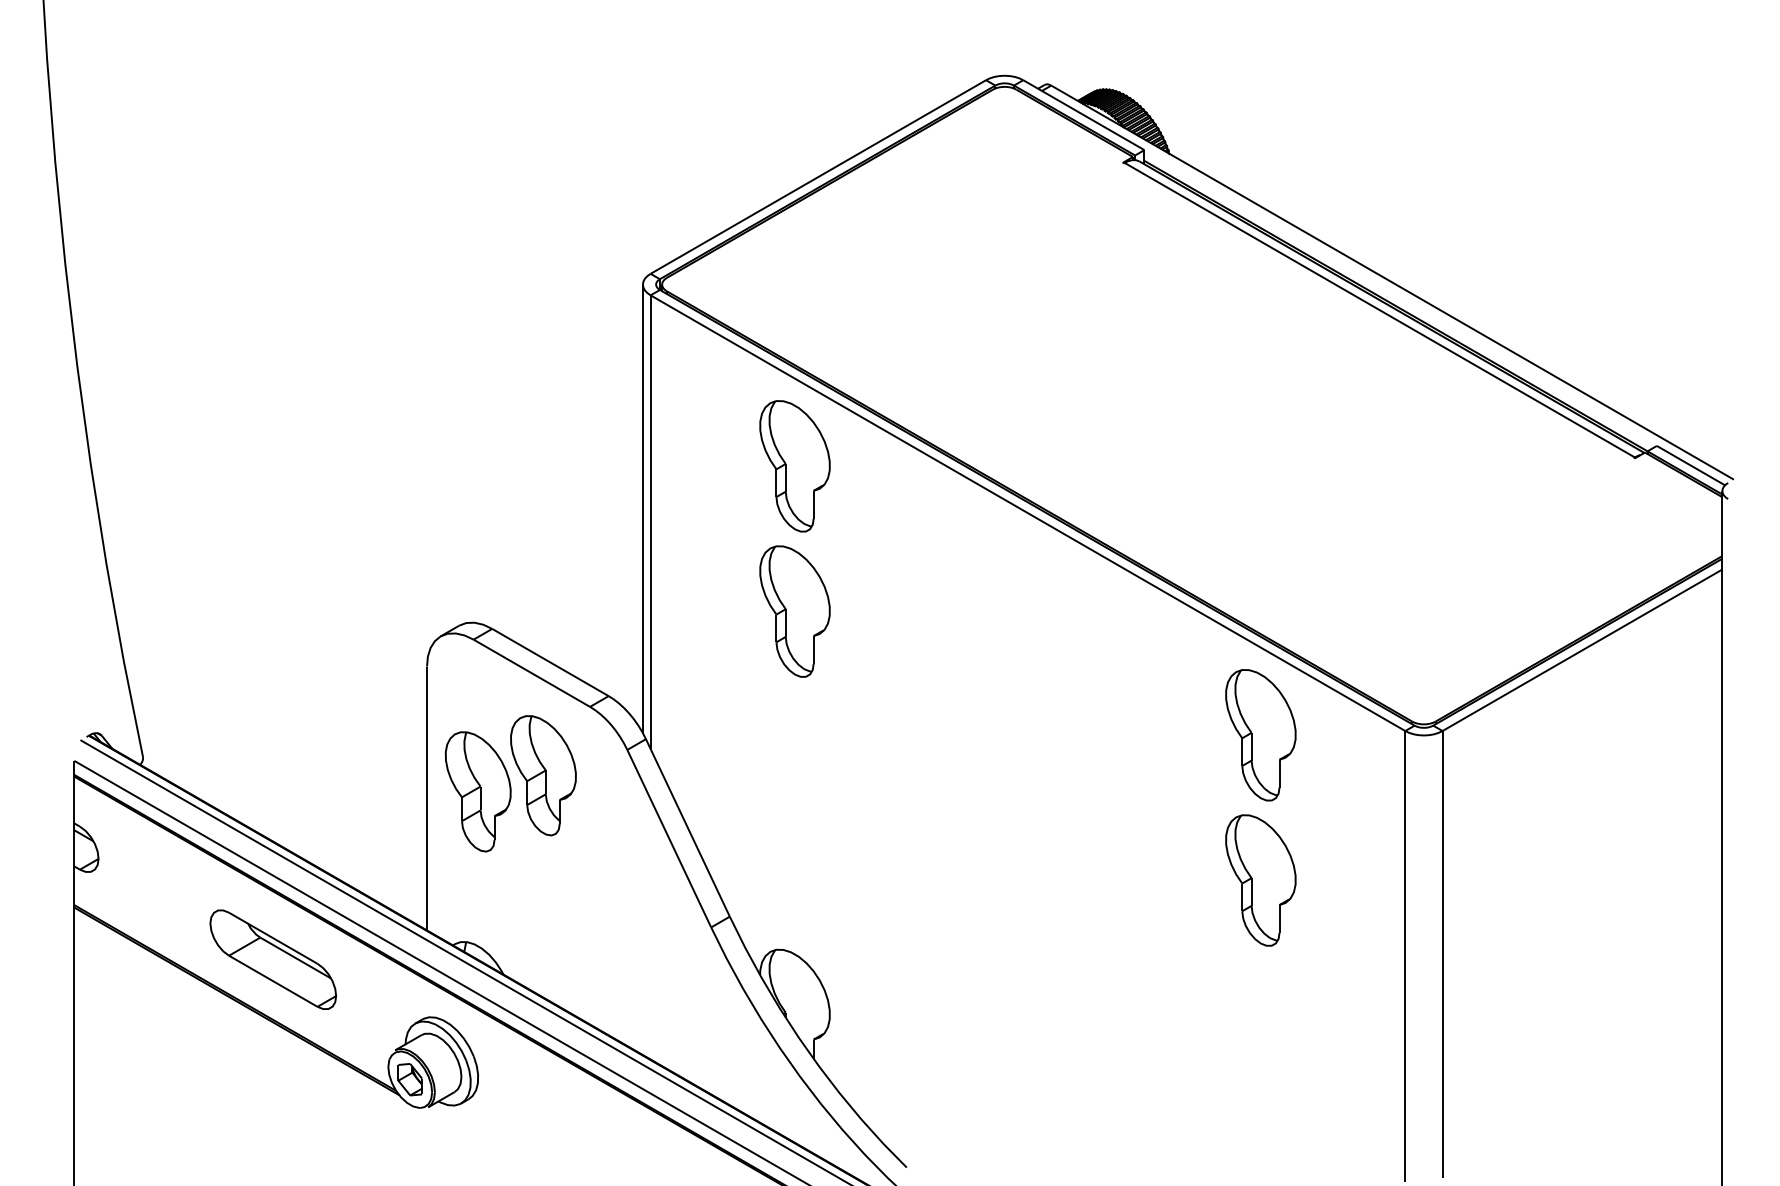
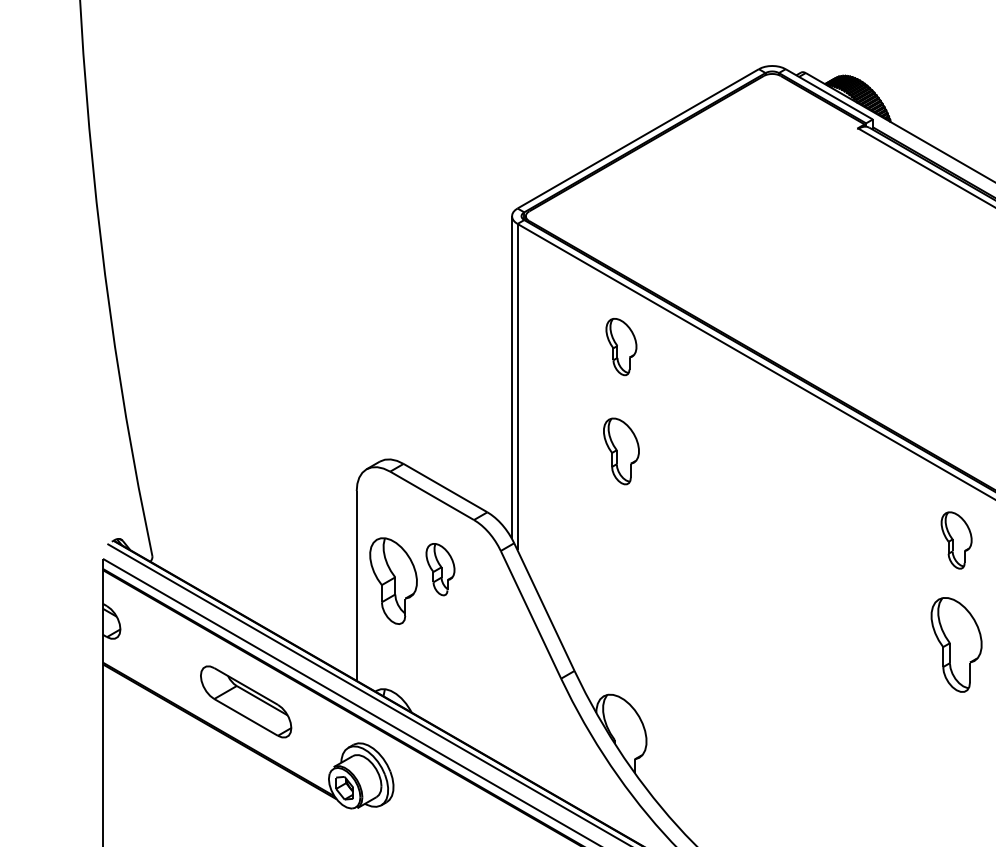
part: (794, 466) -> (621, 347), size x0.6
part: (794, 611) -> (621, 451), size x0.7
part: (1260, 735) -> (956, 540), size x0.6
part: (543, 775) -> (440, 569), size x0.6

